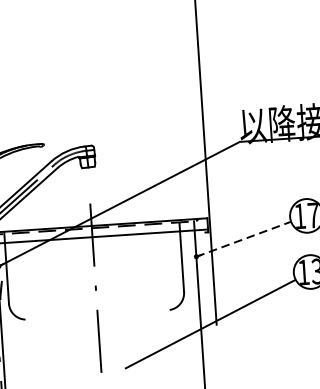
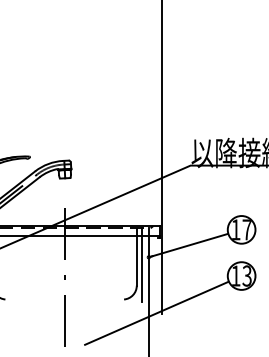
line: (244, 239) -> (189, 245), dashed -> solid
line: (188, 267) -> (141, 265), added

